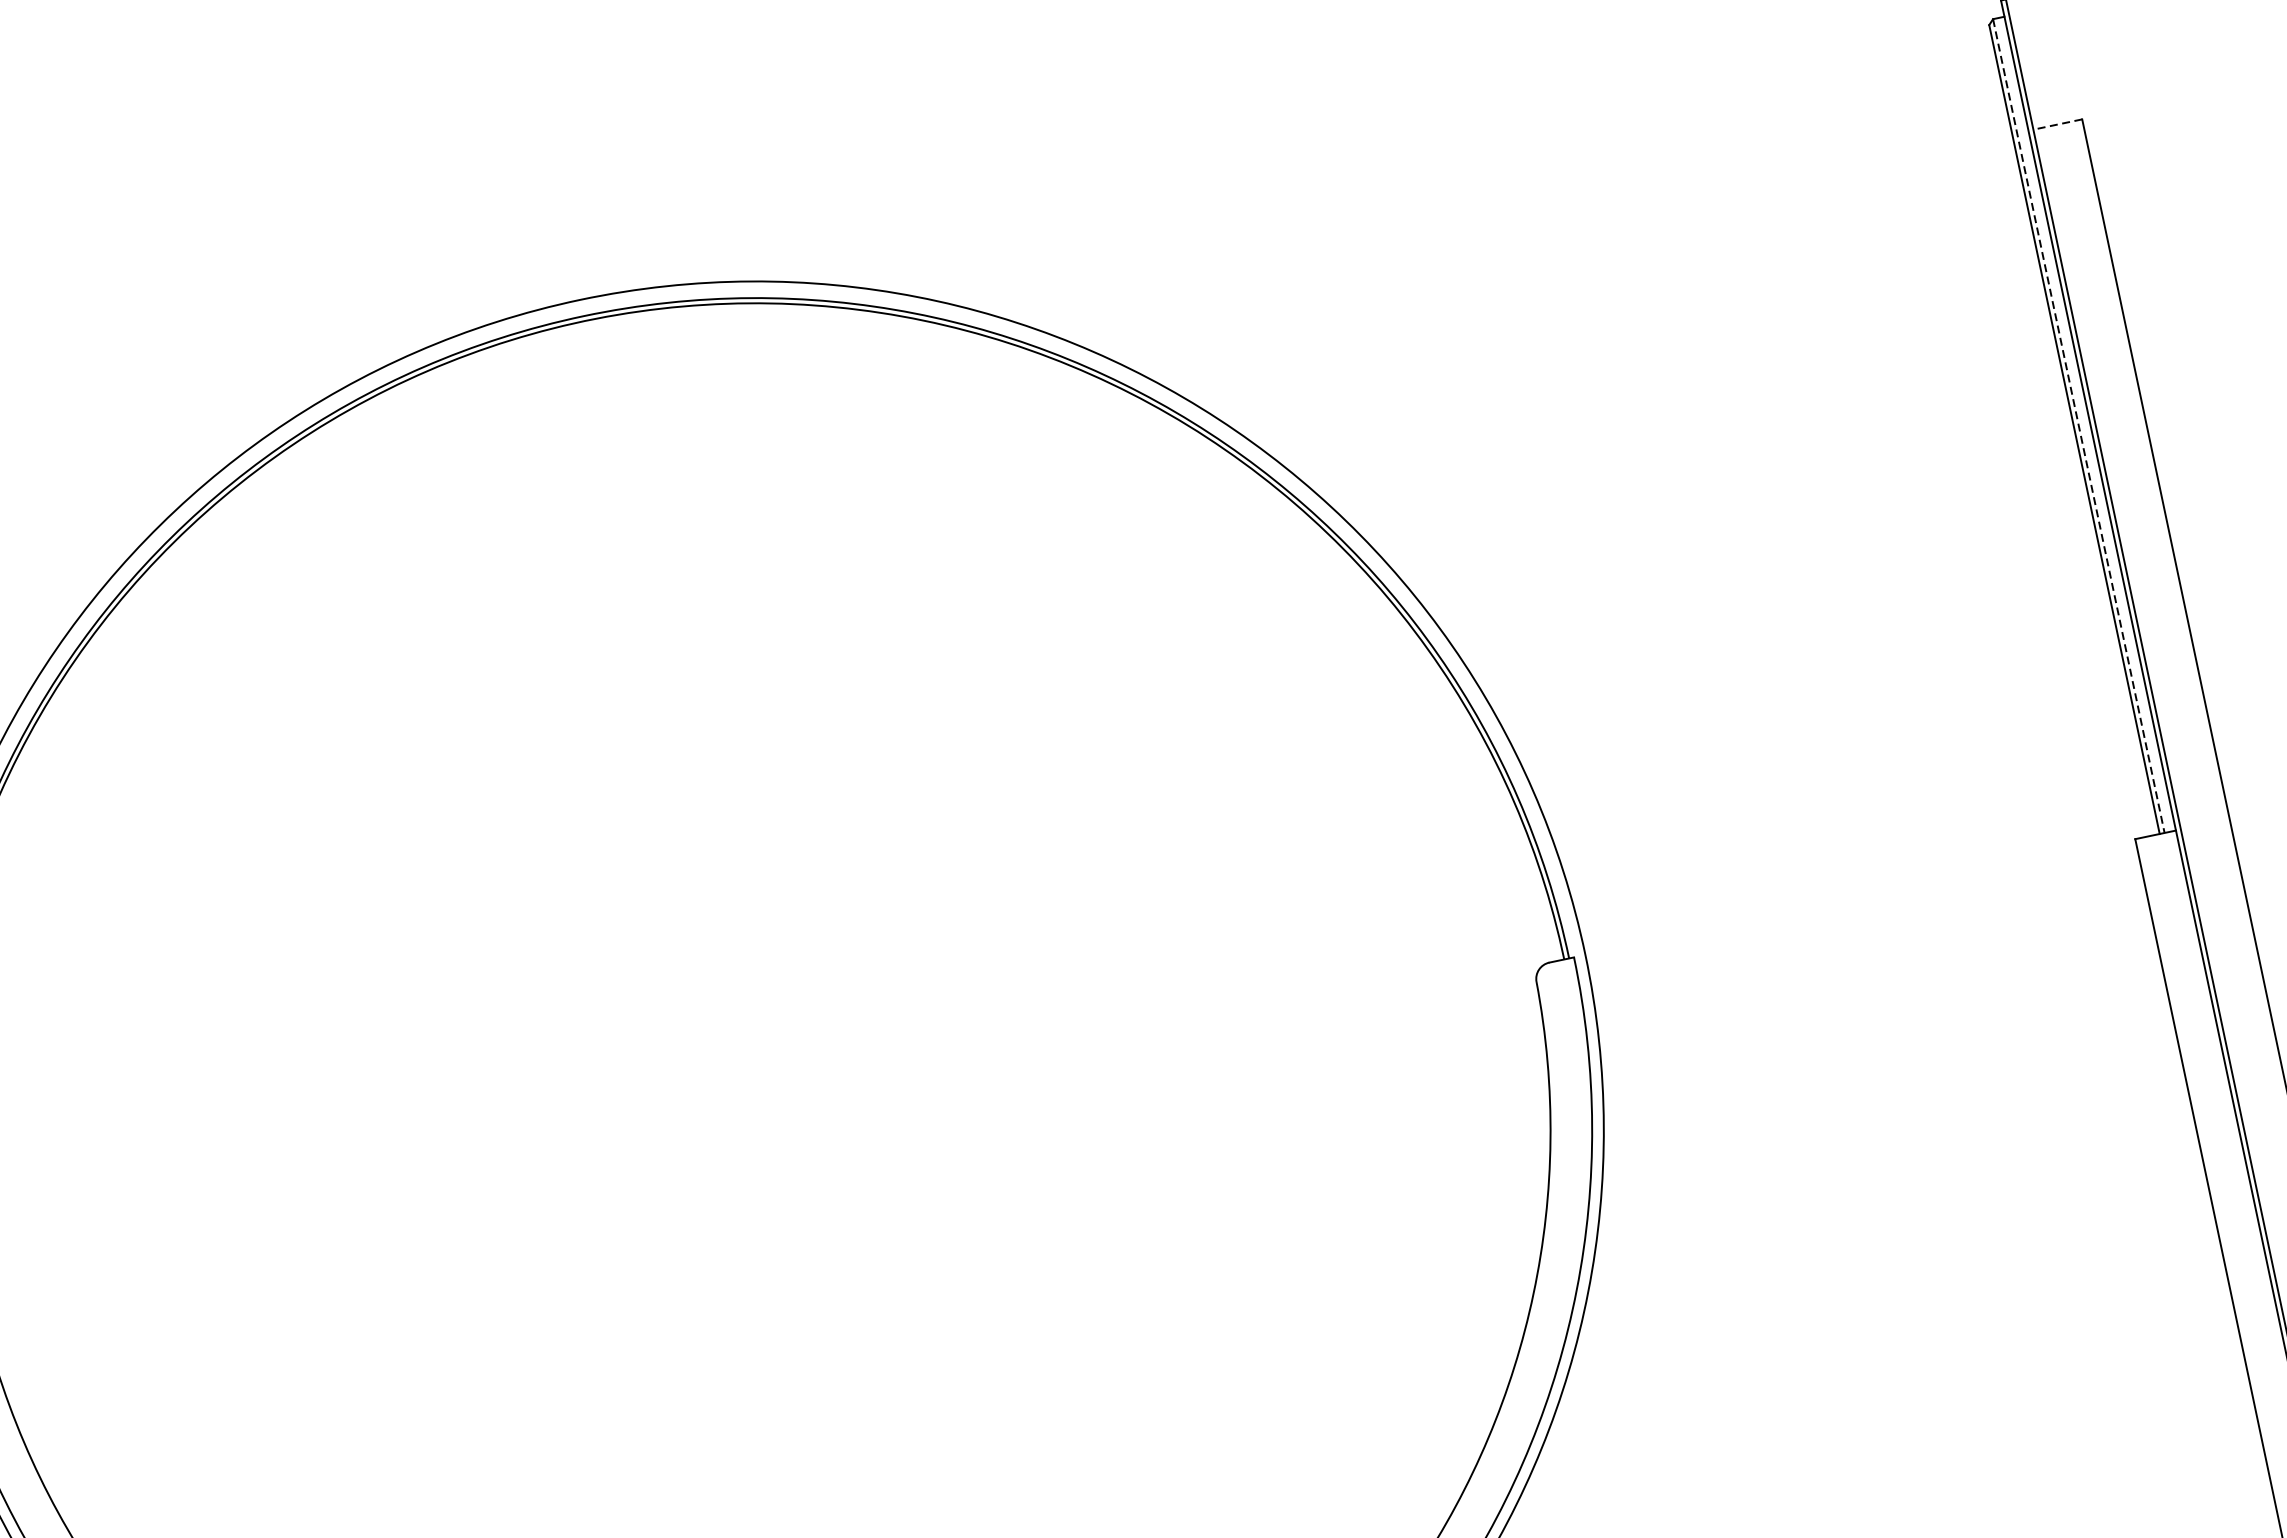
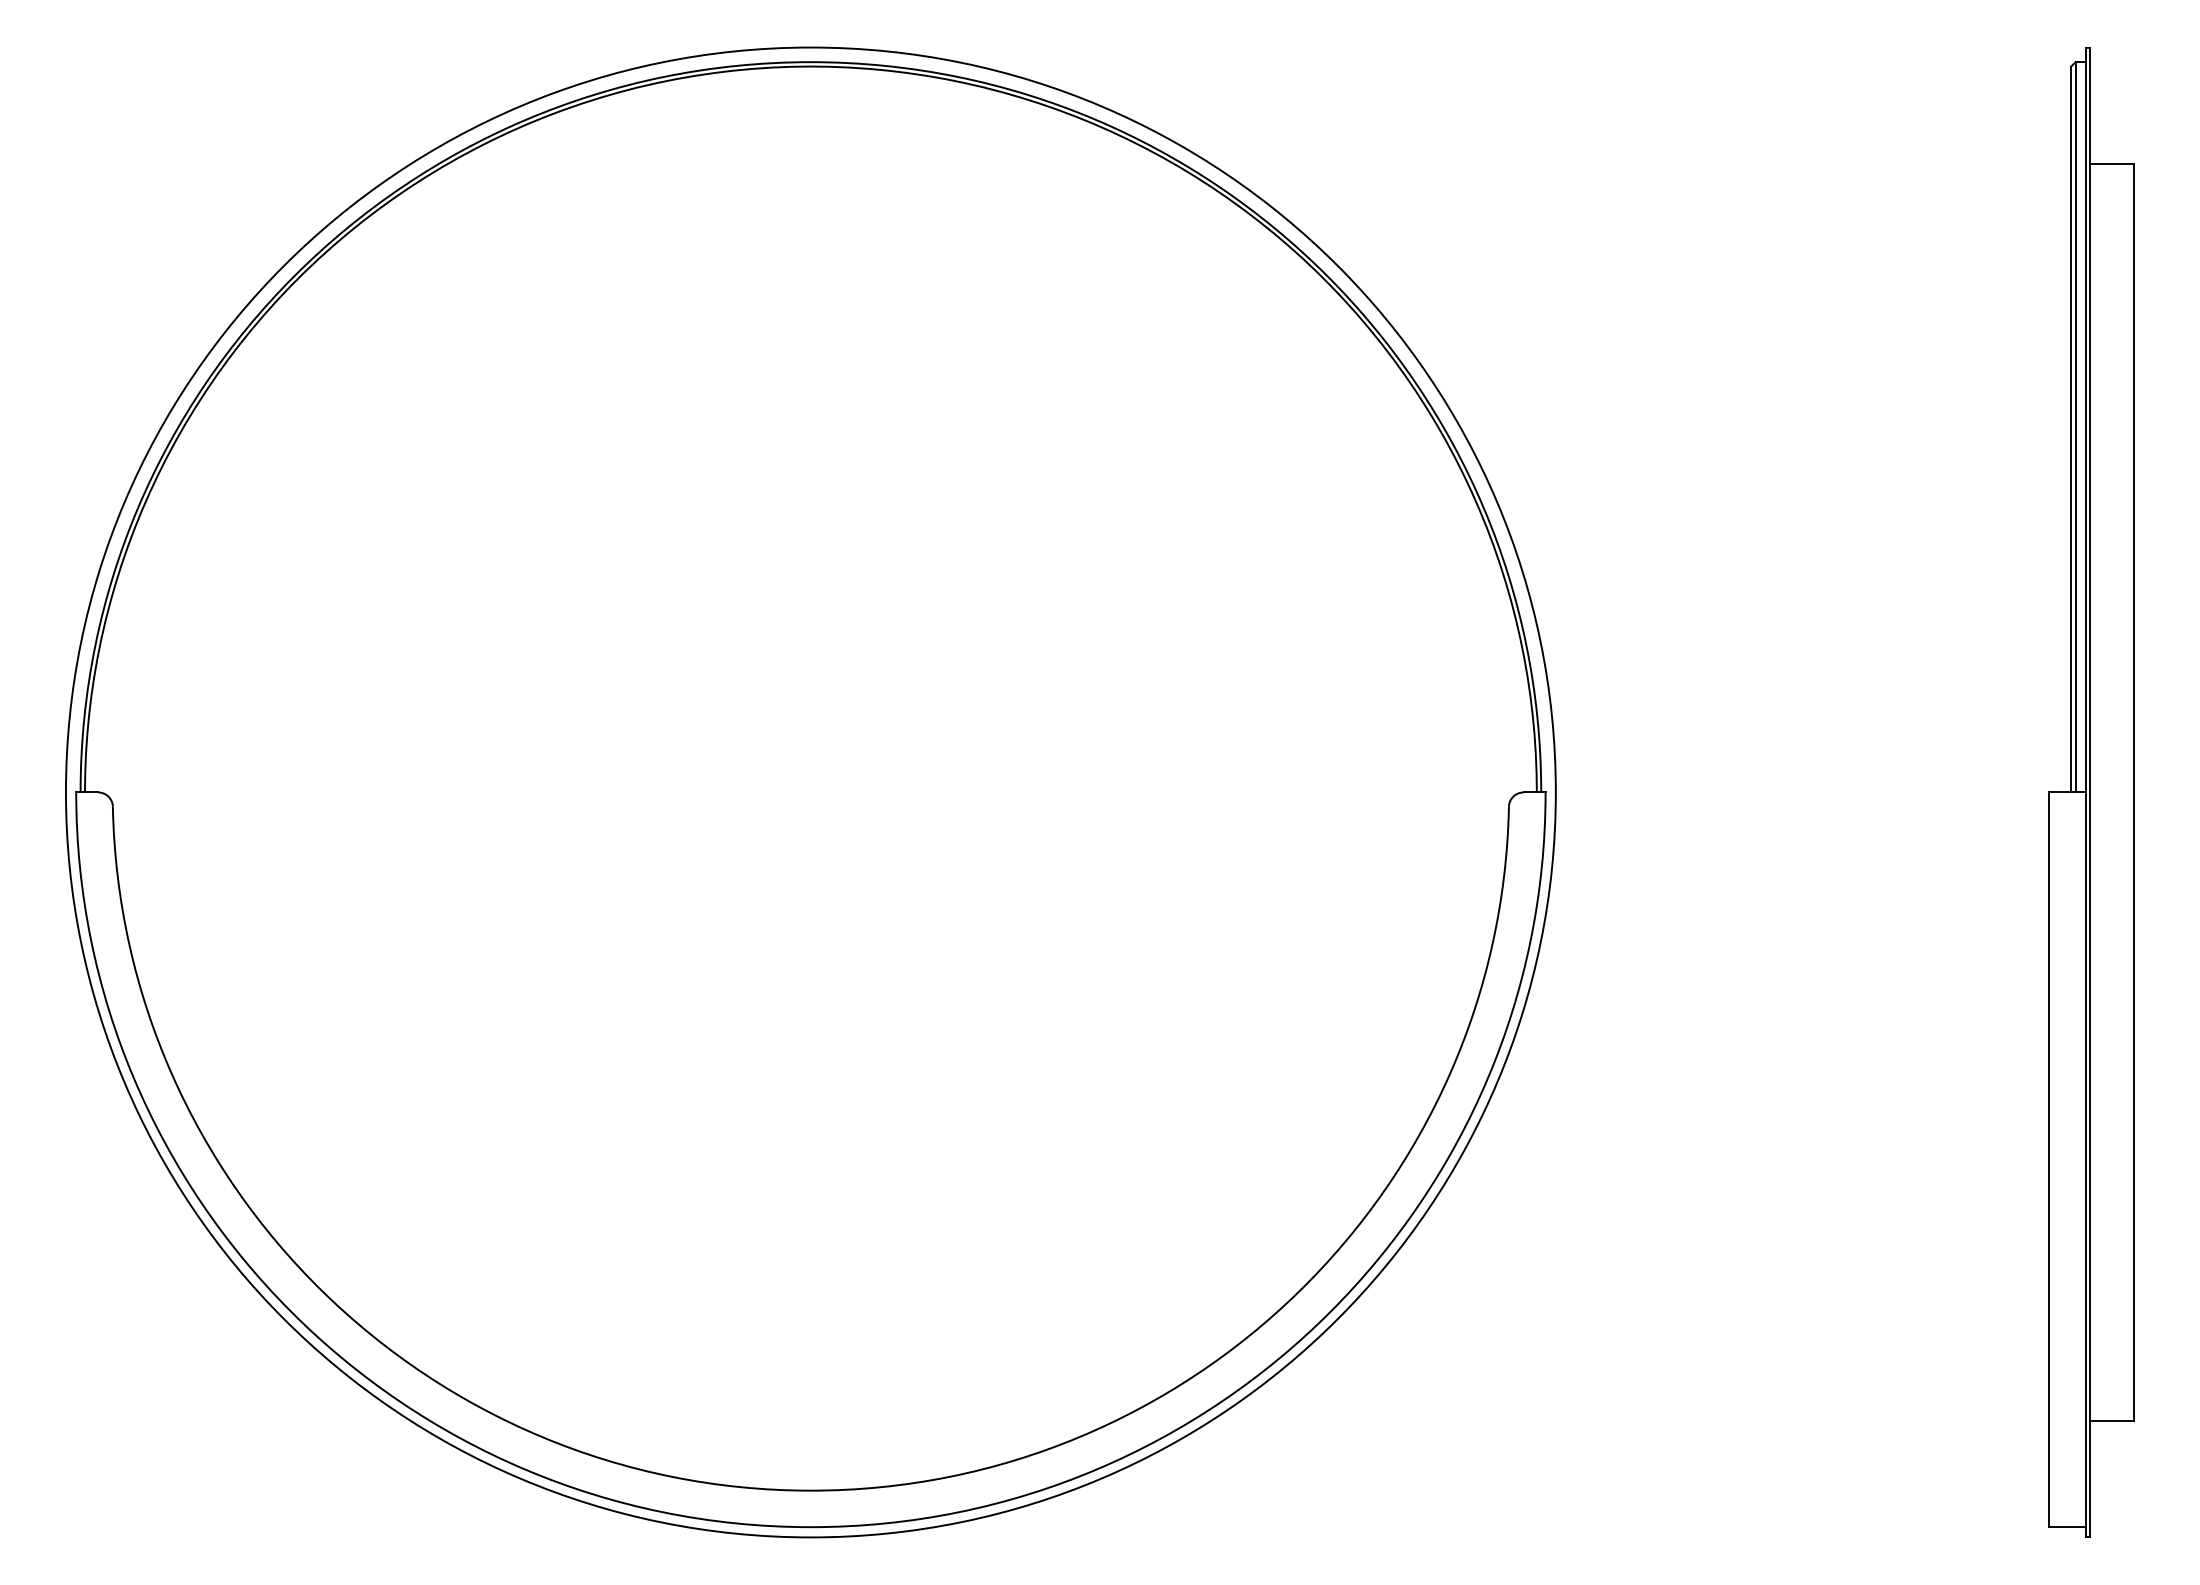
line: (2058, 124) -> (2112, 164), dashed -> solid
line: (2078, 426) -> (2075, 427), dashed -> solid

